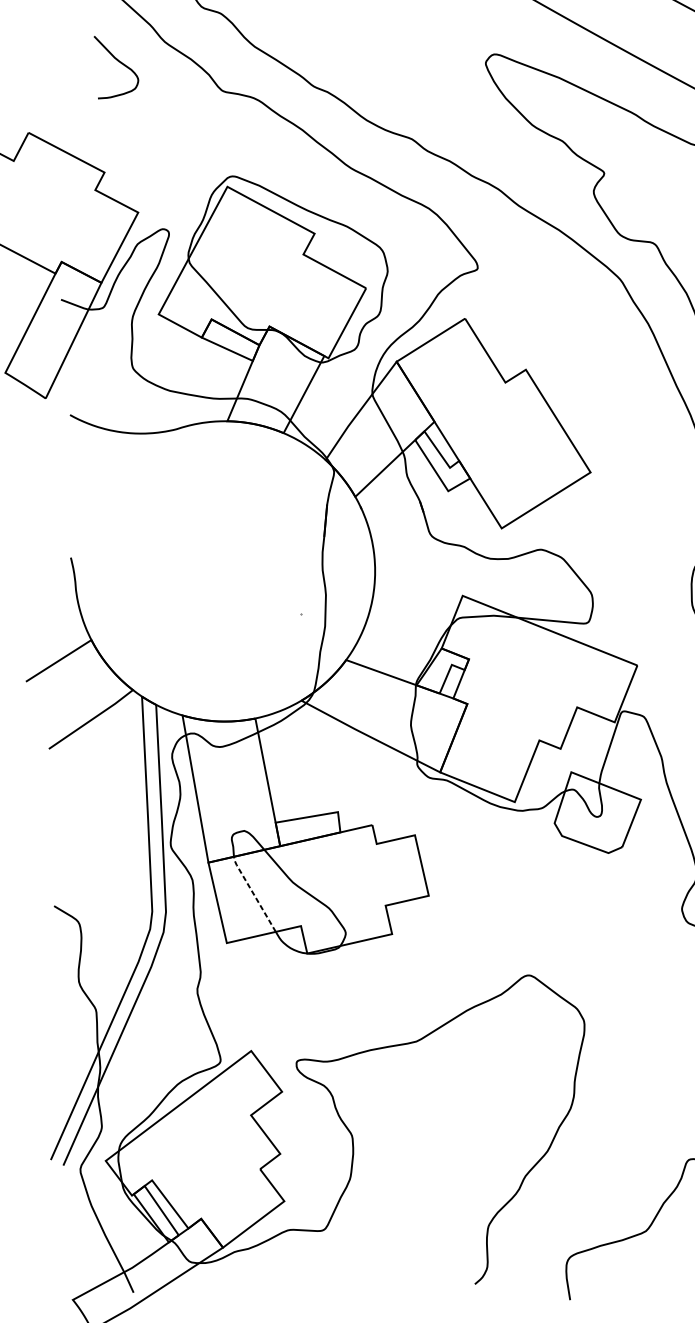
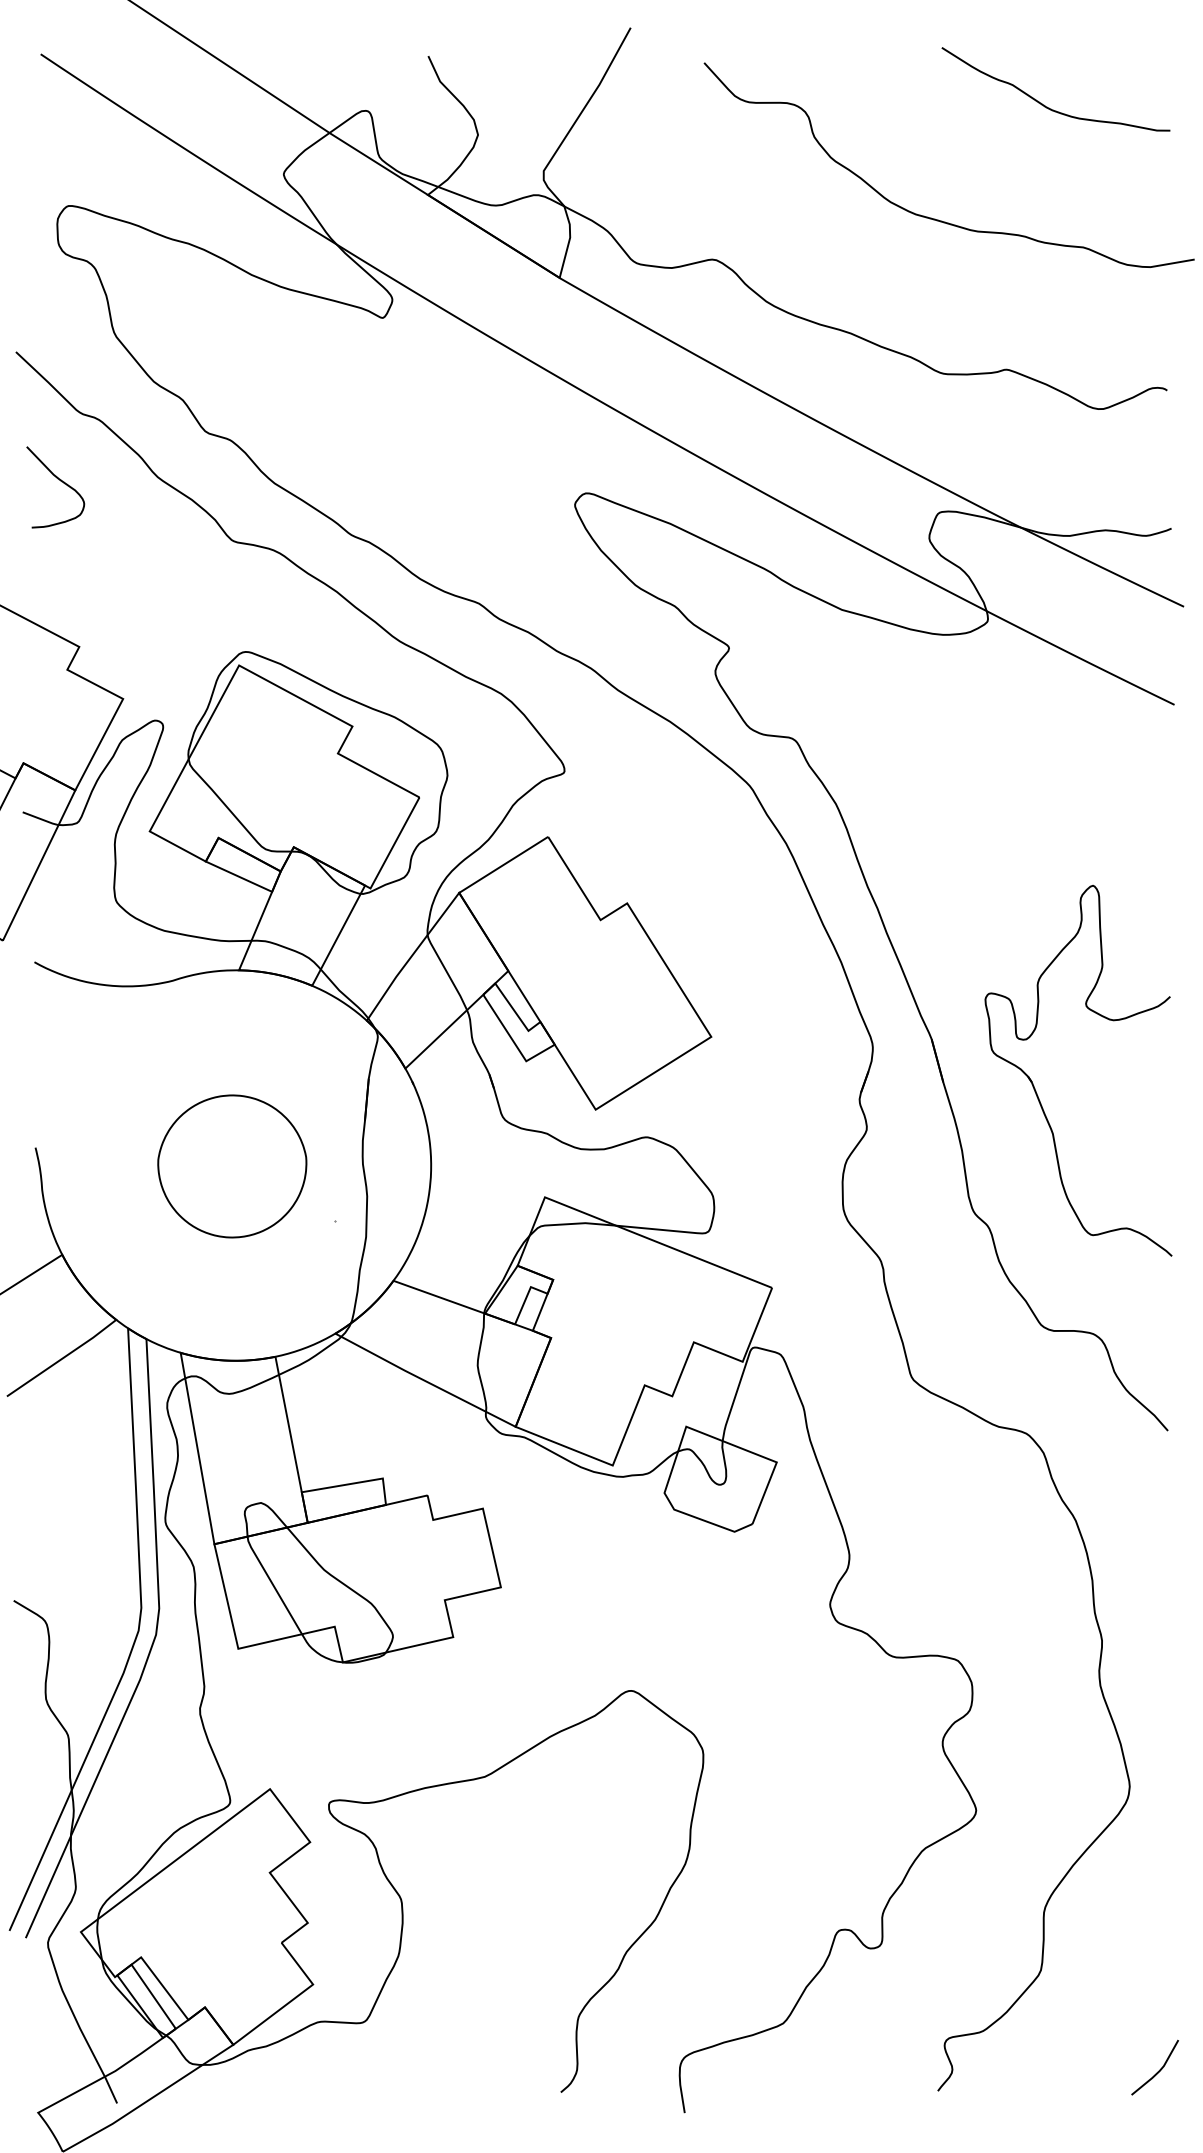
curve: (120, 62) -> (60, 481), moved
part: (222, 572) -> (232, 1166), added
line: (253, 893) -> (272, 1584), dashed -> solid

